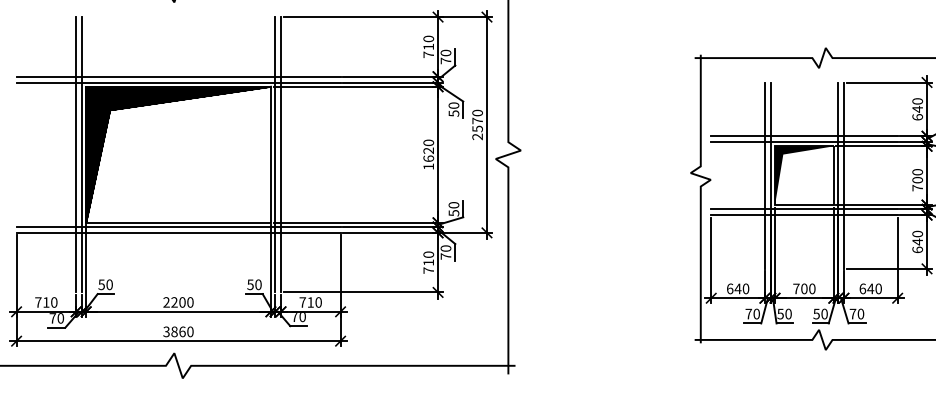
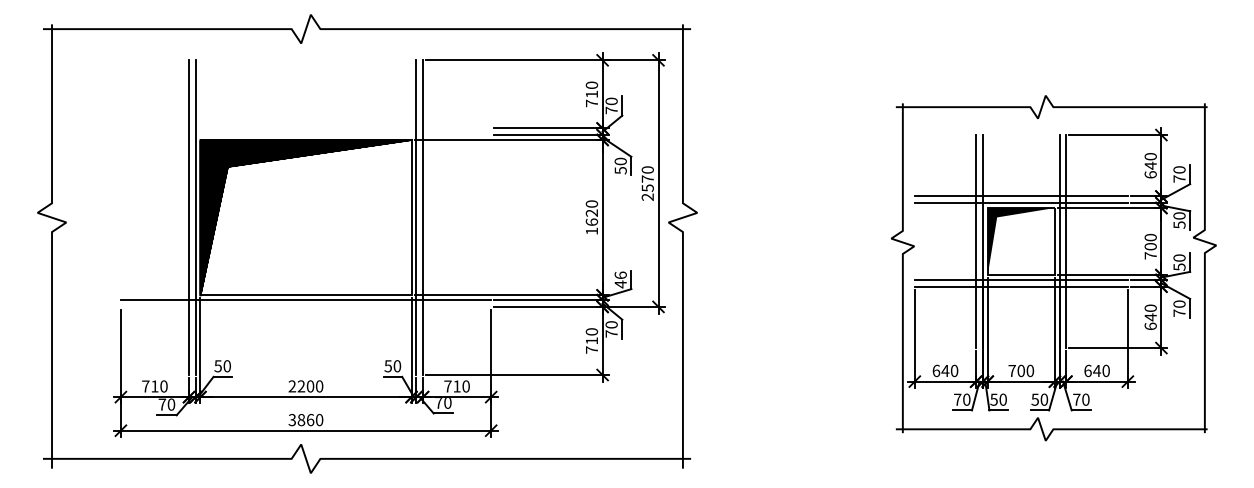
line: (178, 76) -> (305, 128), removed
line: (178, 82) -> (305, 135), removed
text: (453, 208) -> (620, 279), 50 -> 46
line: (178, 232) -> (305, 306), removed

